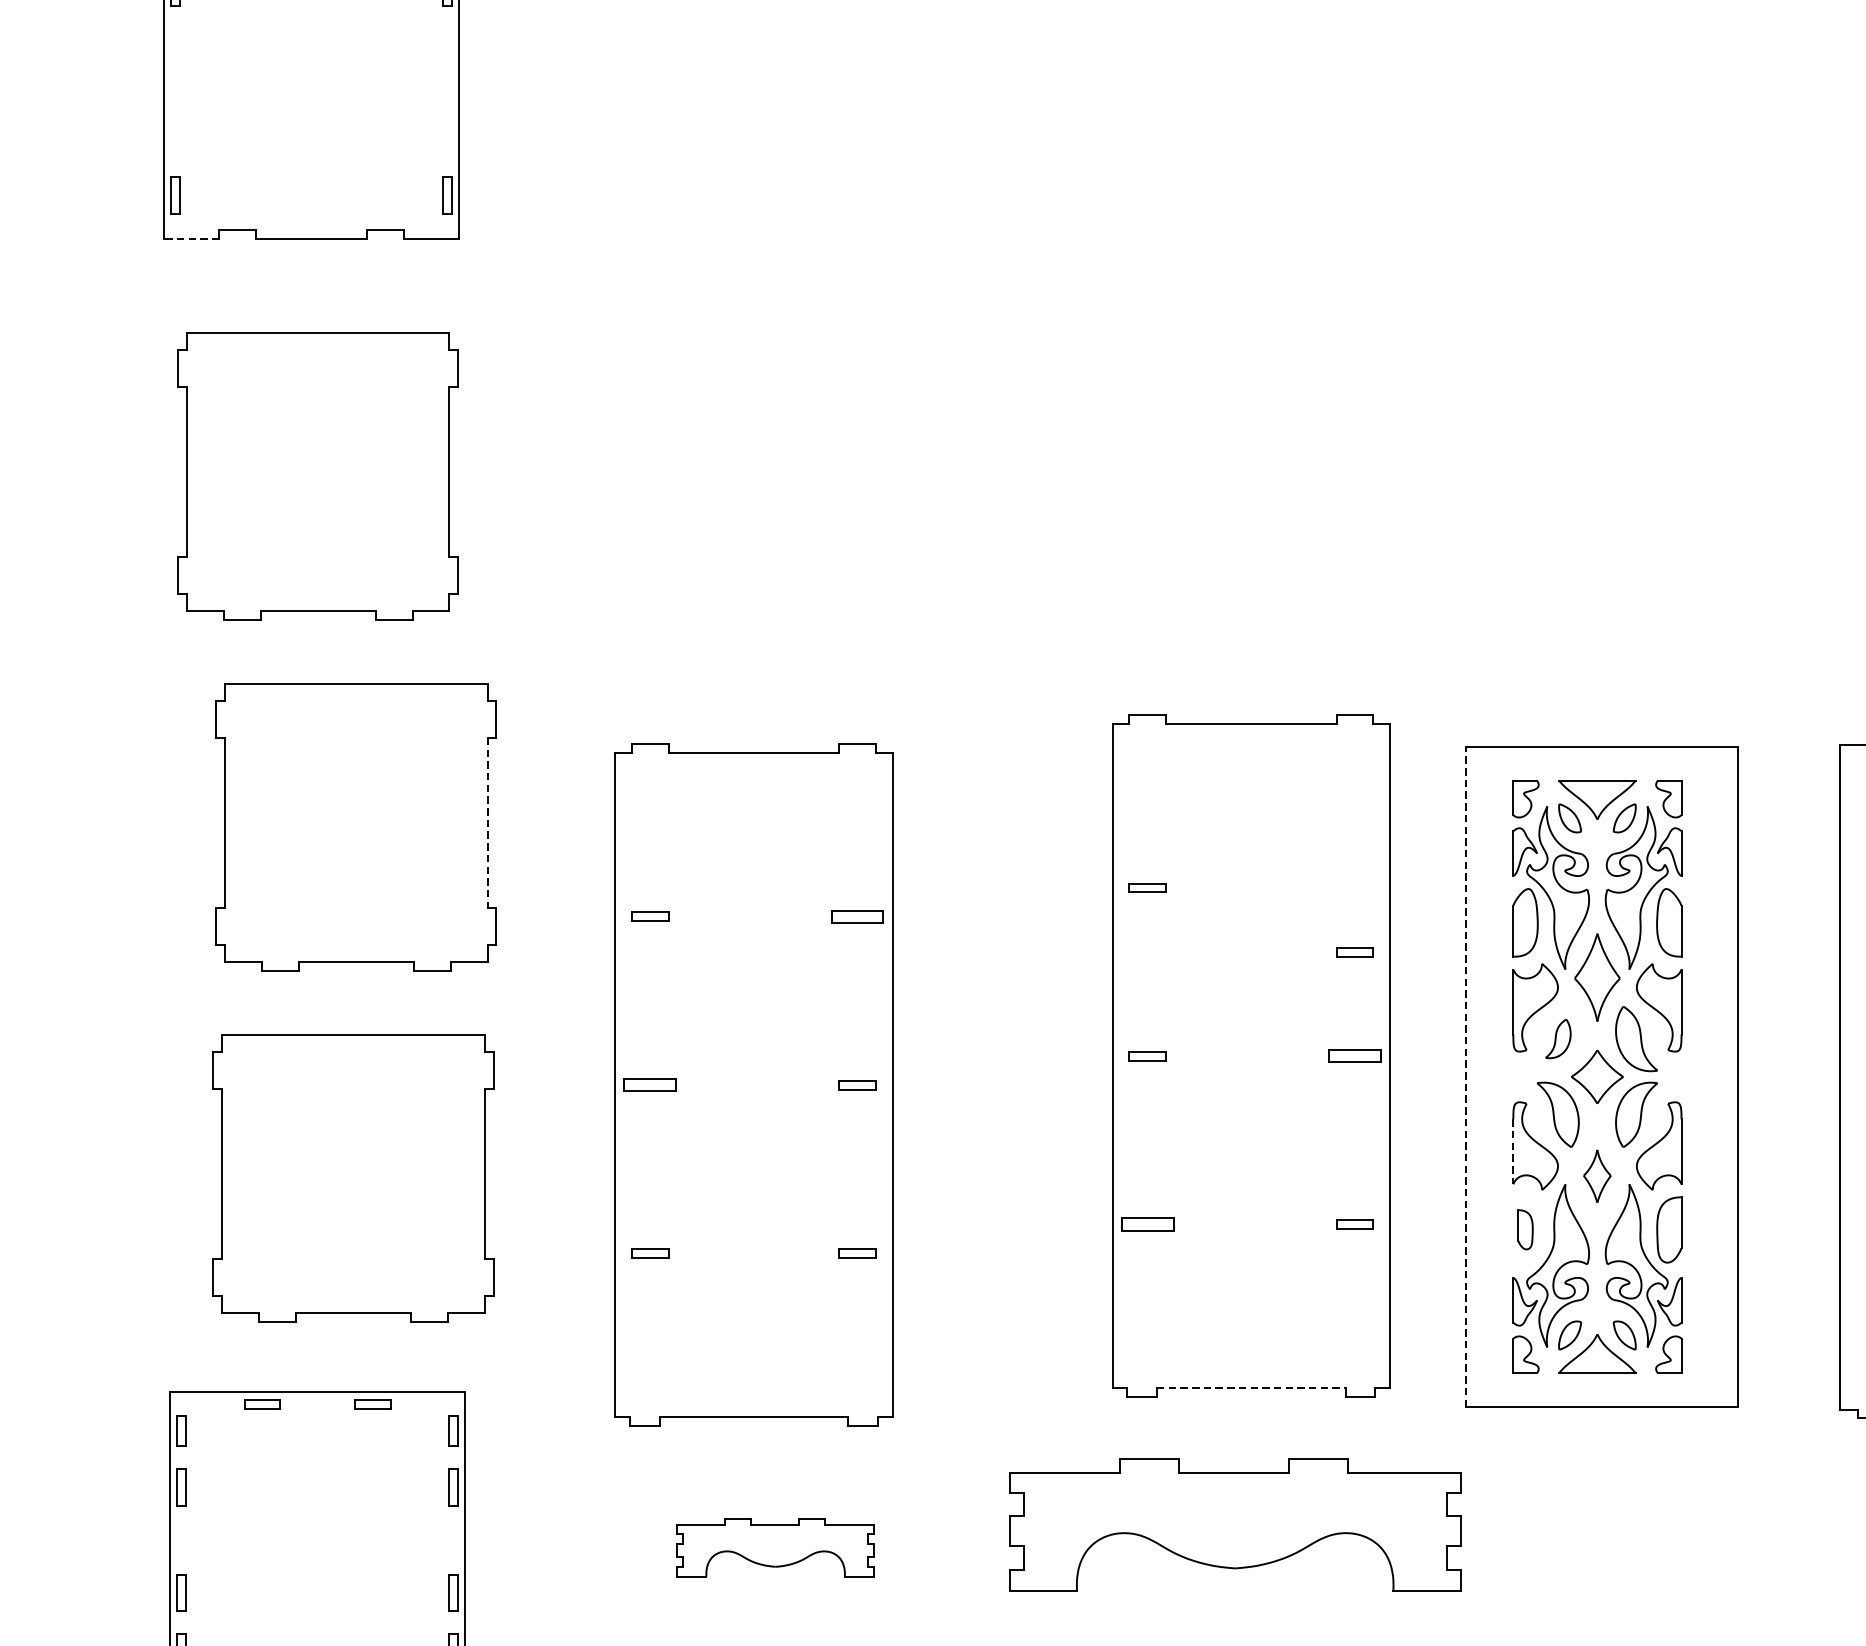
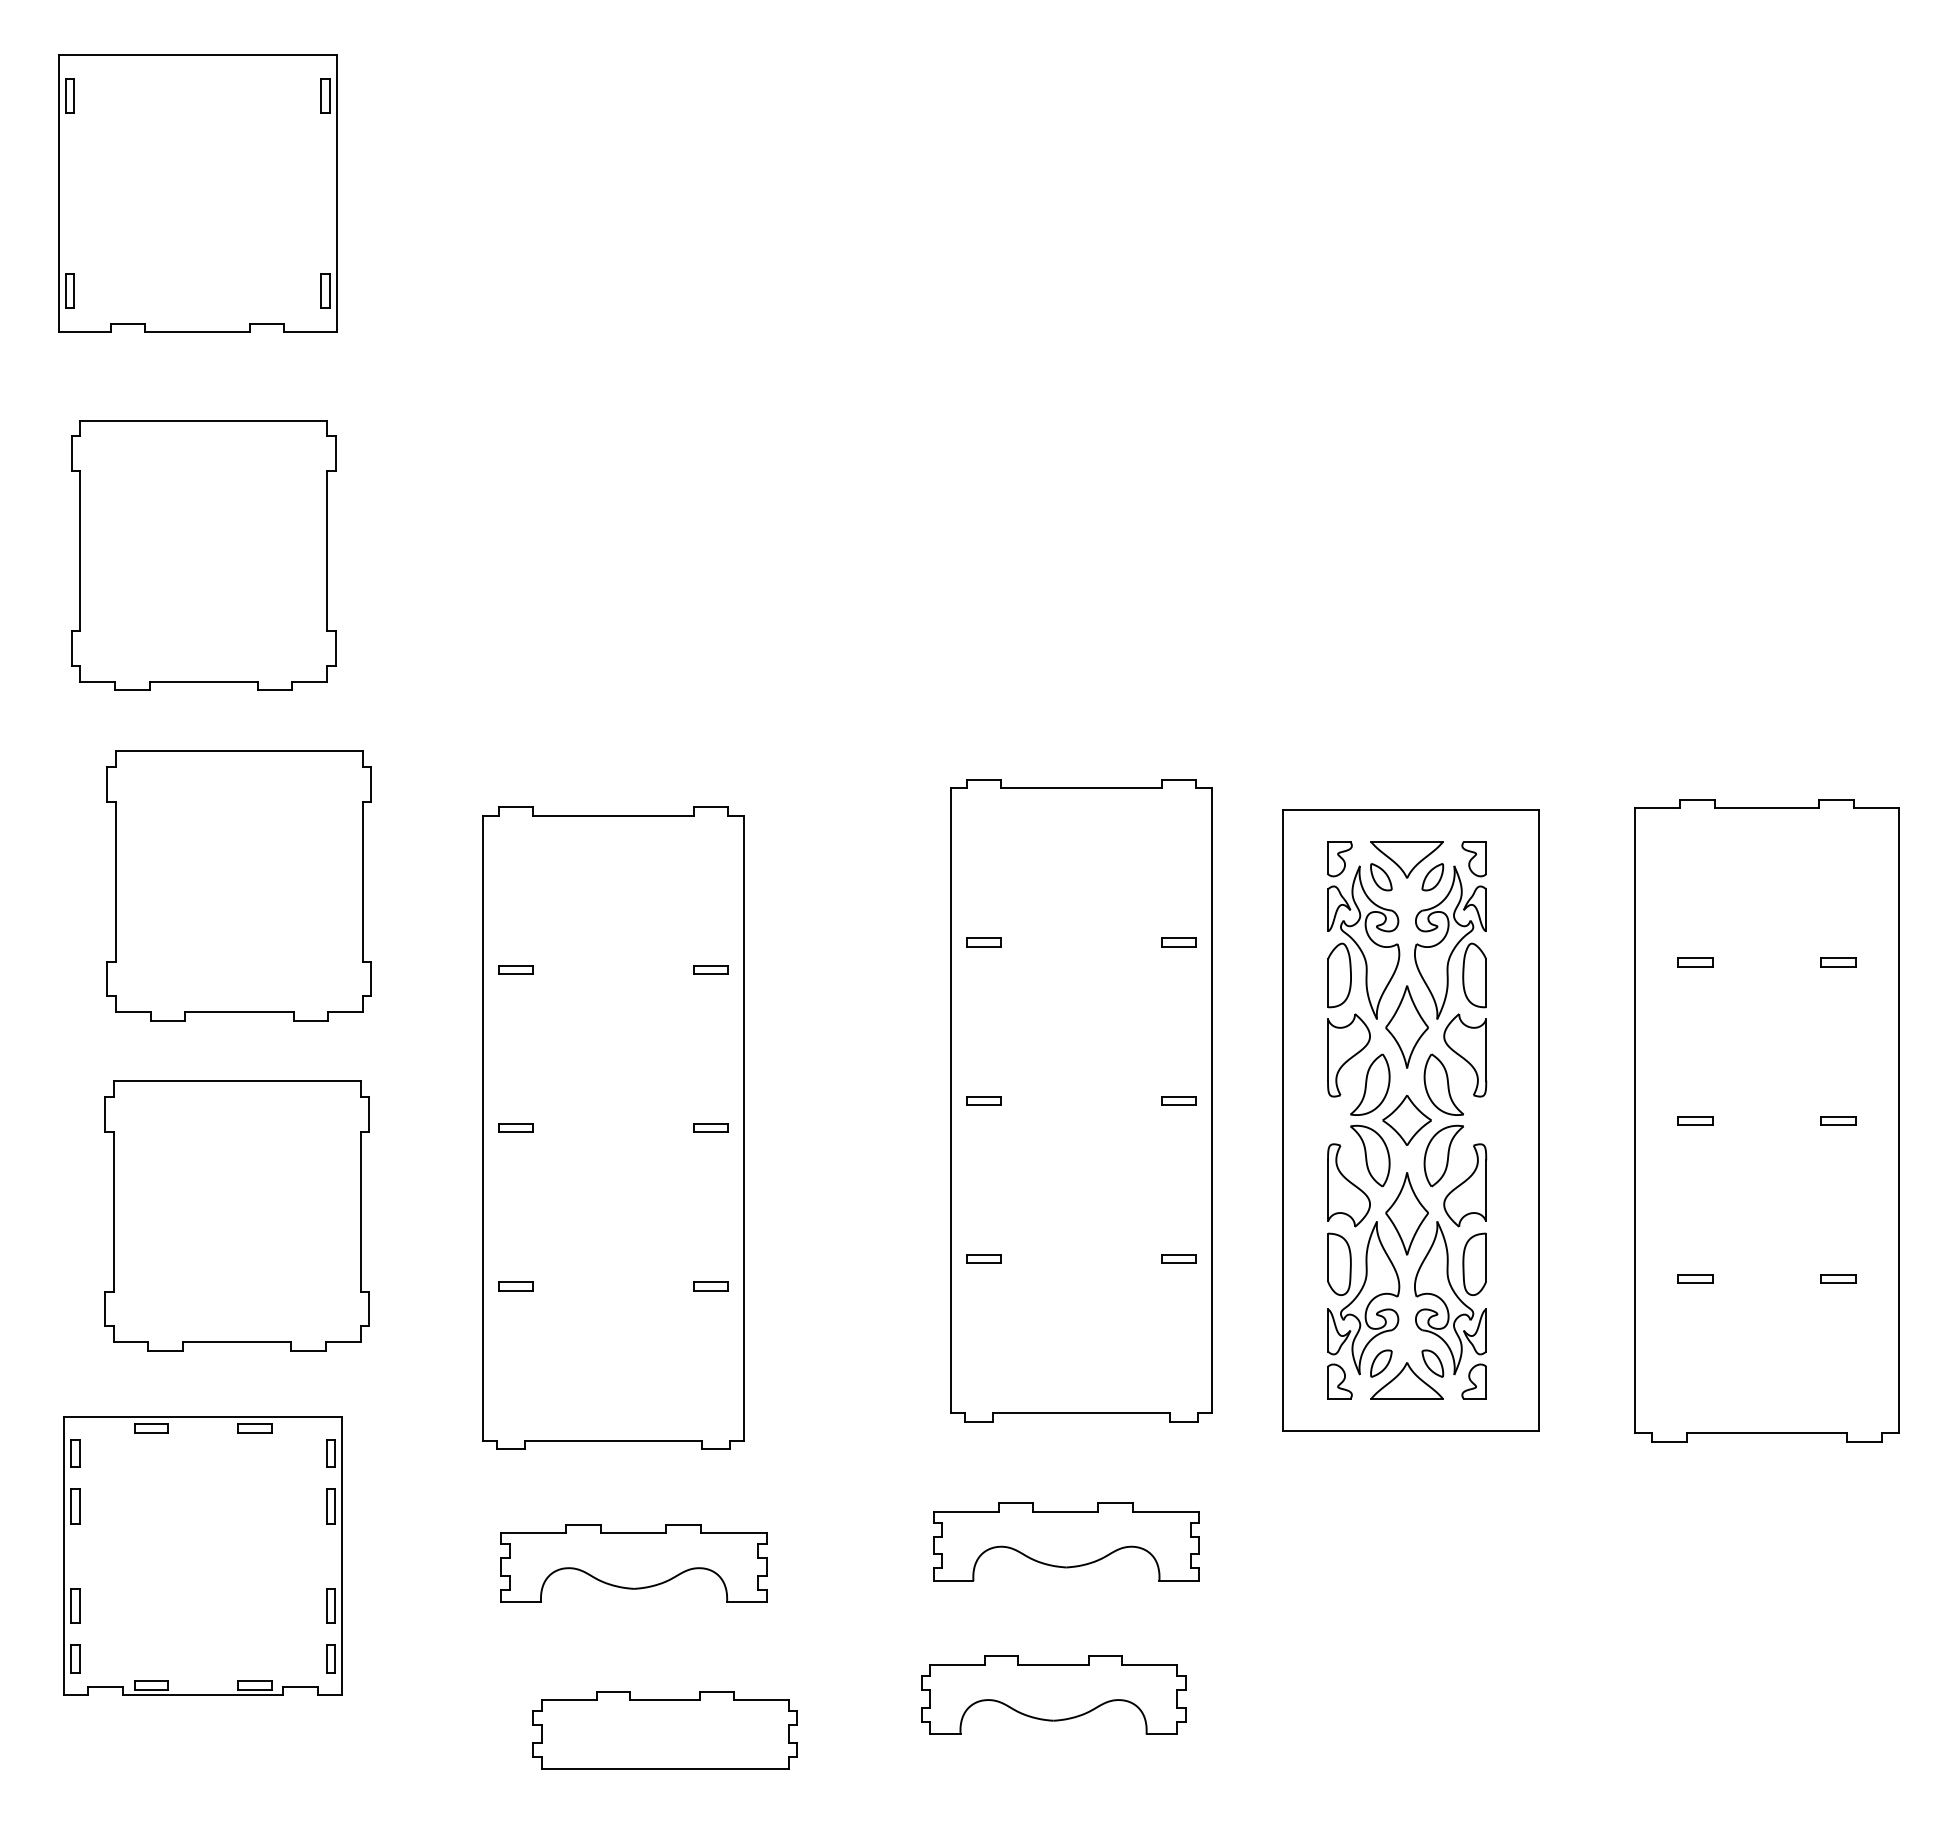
line: (191, 239) -> (84, 332), dashed -> solid
line: (488, 824) -> (363, 882), dashed -> solid
part: (856, 916) -> (710, 969), size x0.71
part: (1354, 952) -> (1178, 942), moved
part: (1558, 1038) -> (1370, 1084), size x1.67
part: (1354, 1055) -> (1178, 1100), size x0.71
line: (1466, 1075) -> (1283, 1119), dashed -> solid
part: (649, 1084) -> (515, 1127), size x0.71
line: (1513, 1151) -> (1328, 1190), dashed -> solid
part: (1596, 1175) -> (1406, 1213), size x1.67
part: (1147, 1223) -> (983, 1258), size x0.71
part: (1525, 1229) -> (1339, 1263), size x1.67
line: (1251, 1388) -> (1081, 1413), dashed -> solid
part: (1235, 1524) -> (1066, 1541), size x0.62
part: (775, 1547) -> (633, 1563), size x1.43

